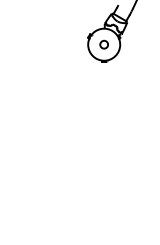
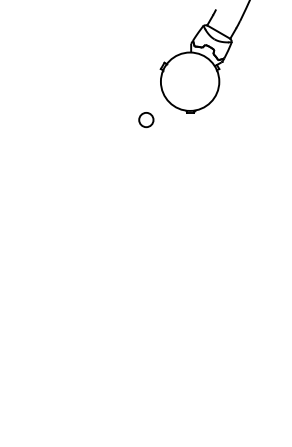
circle: (103, 44) -> (145, 119), moved

